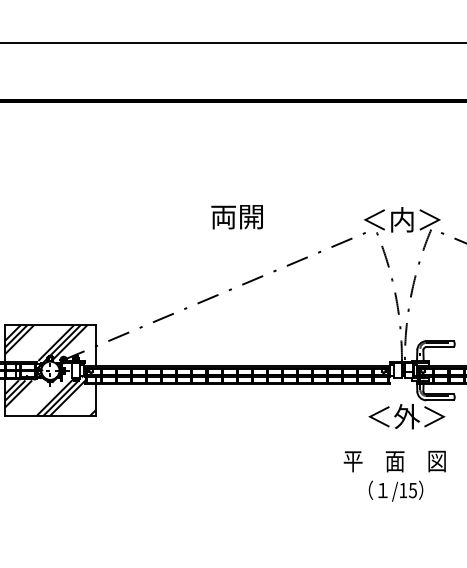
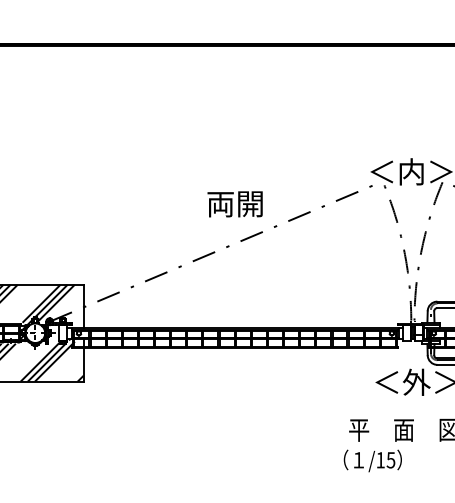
text: (236, 217) -> (234, 204), moved
text: (395, 490) -> (372, 460), moved

